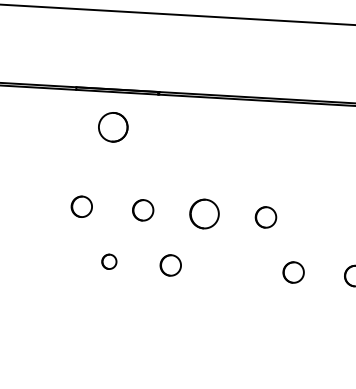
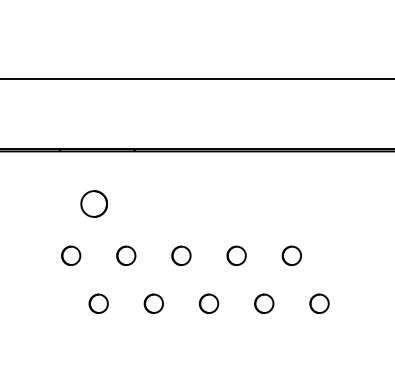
part: (112, 126) -> (93, 203), moved
part: (204, 213) -> (181, 255), size x0.71
part: (327, 220) -> (291, 255), added
part: (109, 261) -> (98, 303), size x1.43
part: (232, 268) -> (209, 303), added

